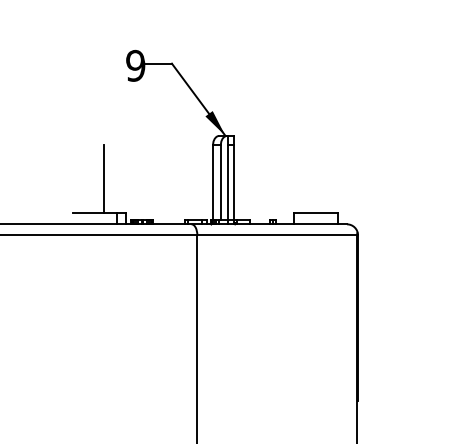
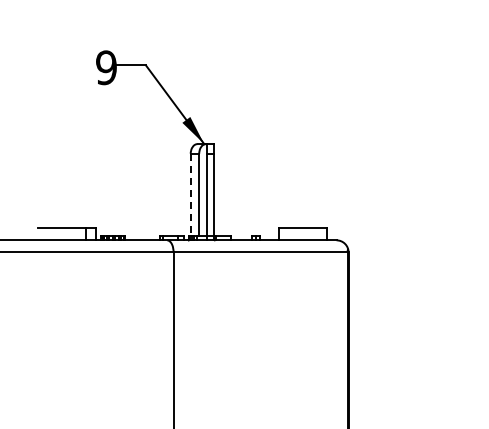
line: (103, 178) -> (71, 190), removed
line: (213, 182) -> (191, 194), solid -> dashed

